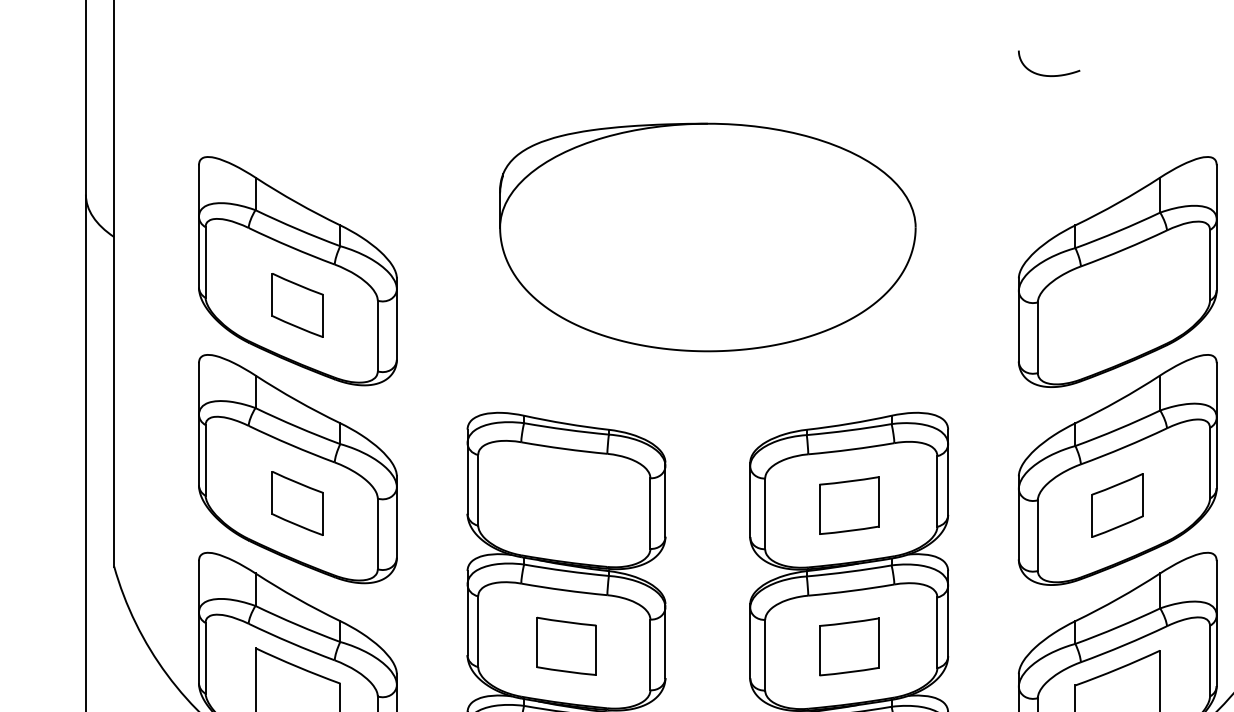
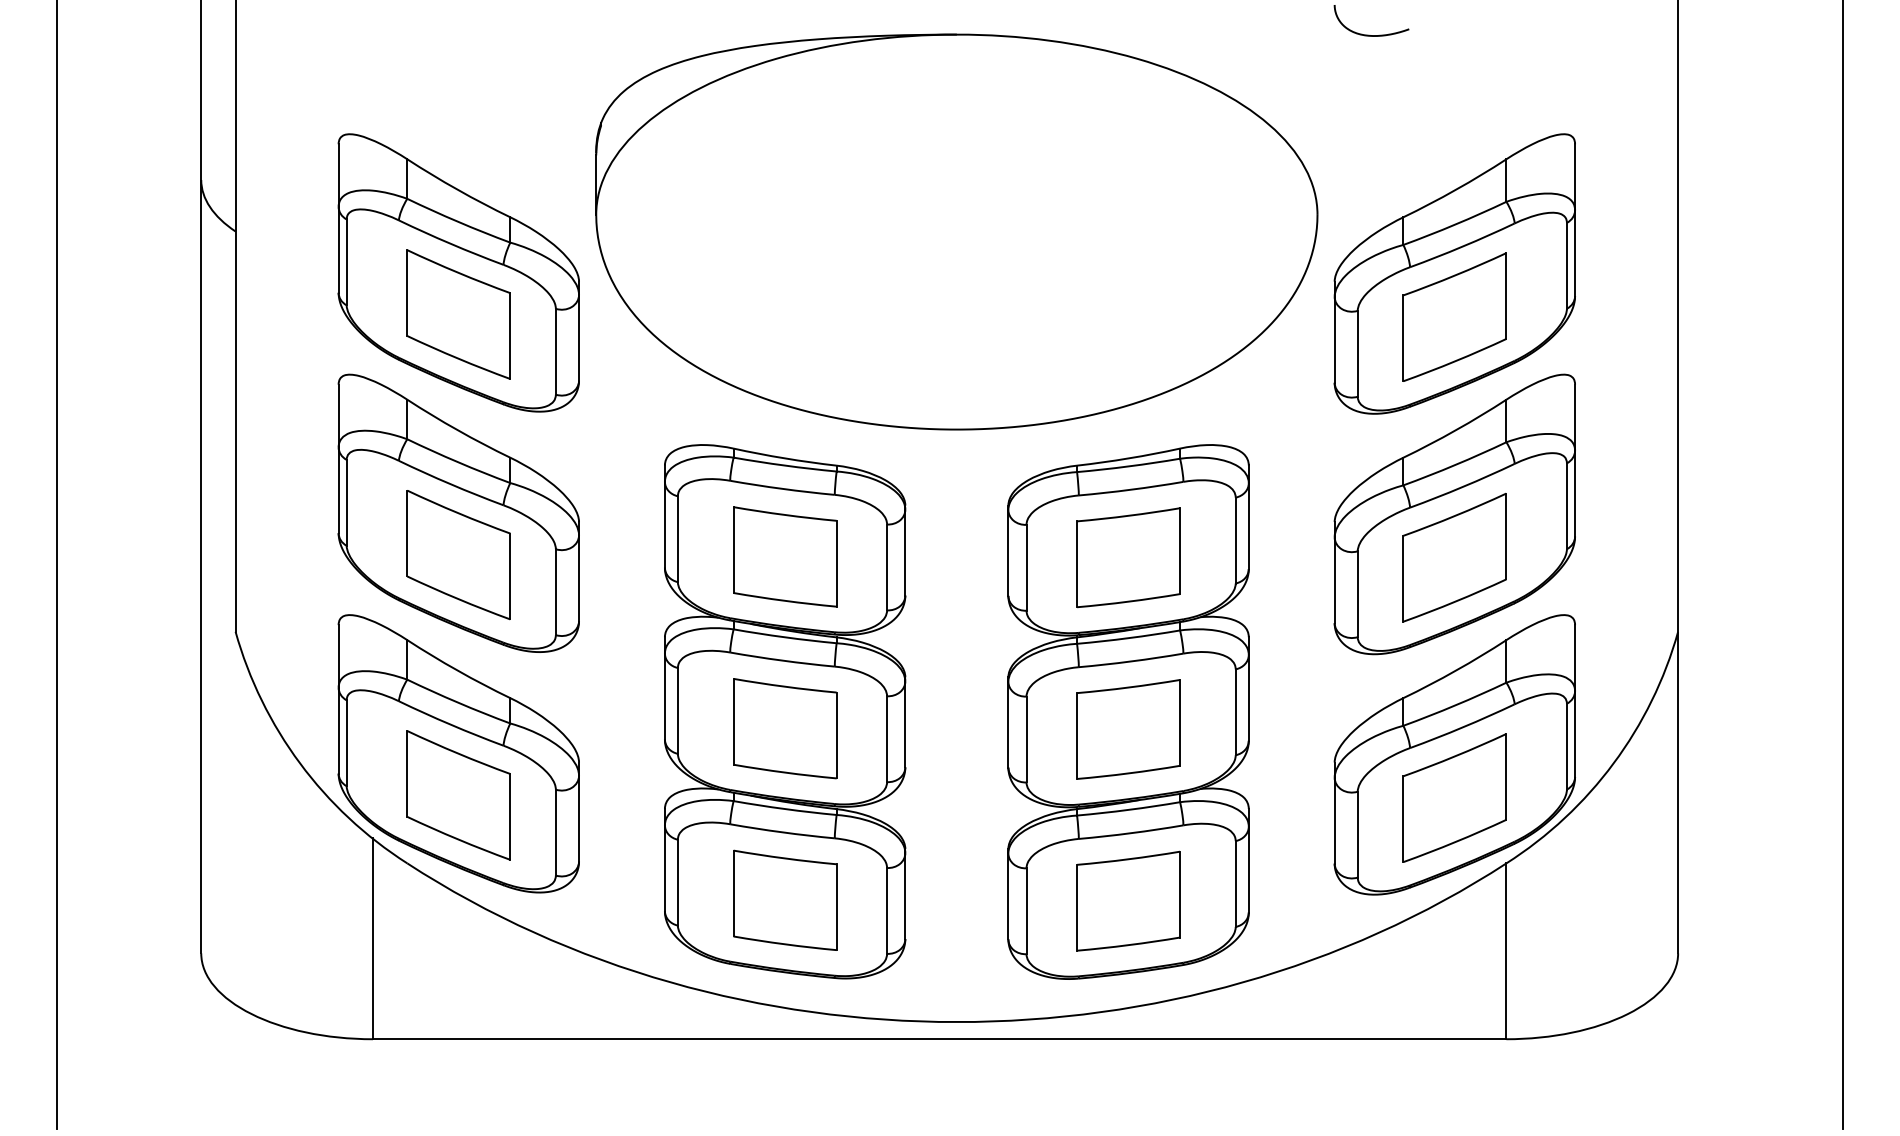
part: (707, 237) -> (956, 231), size x1.43
part: (297, 305) -> (458, 314), size x1.67
part: (1117, 307) -> (1454, 316), added
part: (297, 503) -> (458, 555), size x1.67
part: (566, 504) -> (785, 556), added
part: (849, 505) -> (1128, 557), size x1.43
part: (1117, 505) -> (1454, 557), size x1.67
part: (566, 646) -> (785, 728), size x1.43
part: (849, 646) -> (1128, 729), size x1.43

